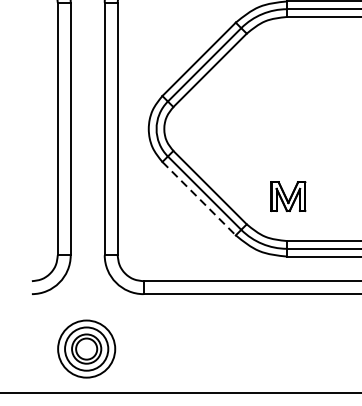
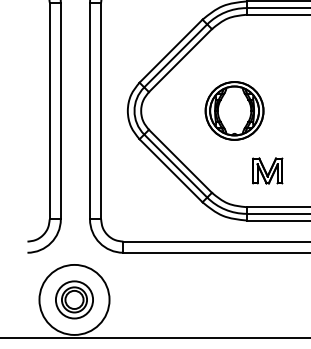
part: (273, 128) -> (234, 110), added
part: (288, 196) -> (267, 170), moved
line: (199, 198) -> (171, 170), dashed -> solid
circle: (86, 348) -> (74, 299), size x1.43

